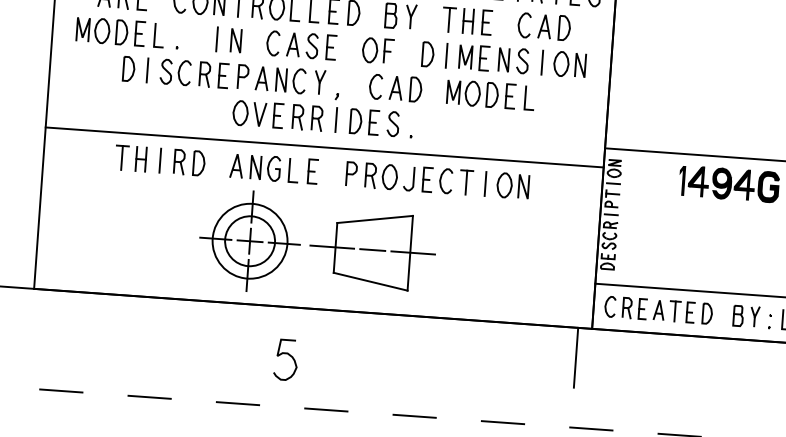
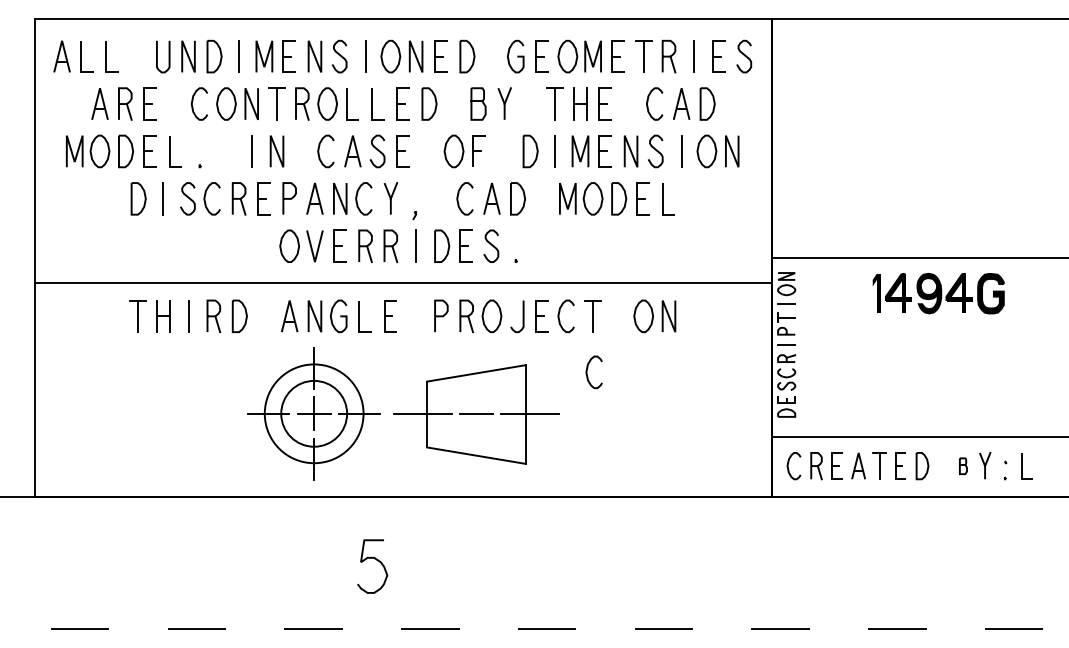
line: (485, 184) -> (618, 316), removed
curve: (459, 224) -> (587, 372), added
part: (738, 316) -> (963, 466), size x0.6
line: (575, 357) -> (753, 535), removed

